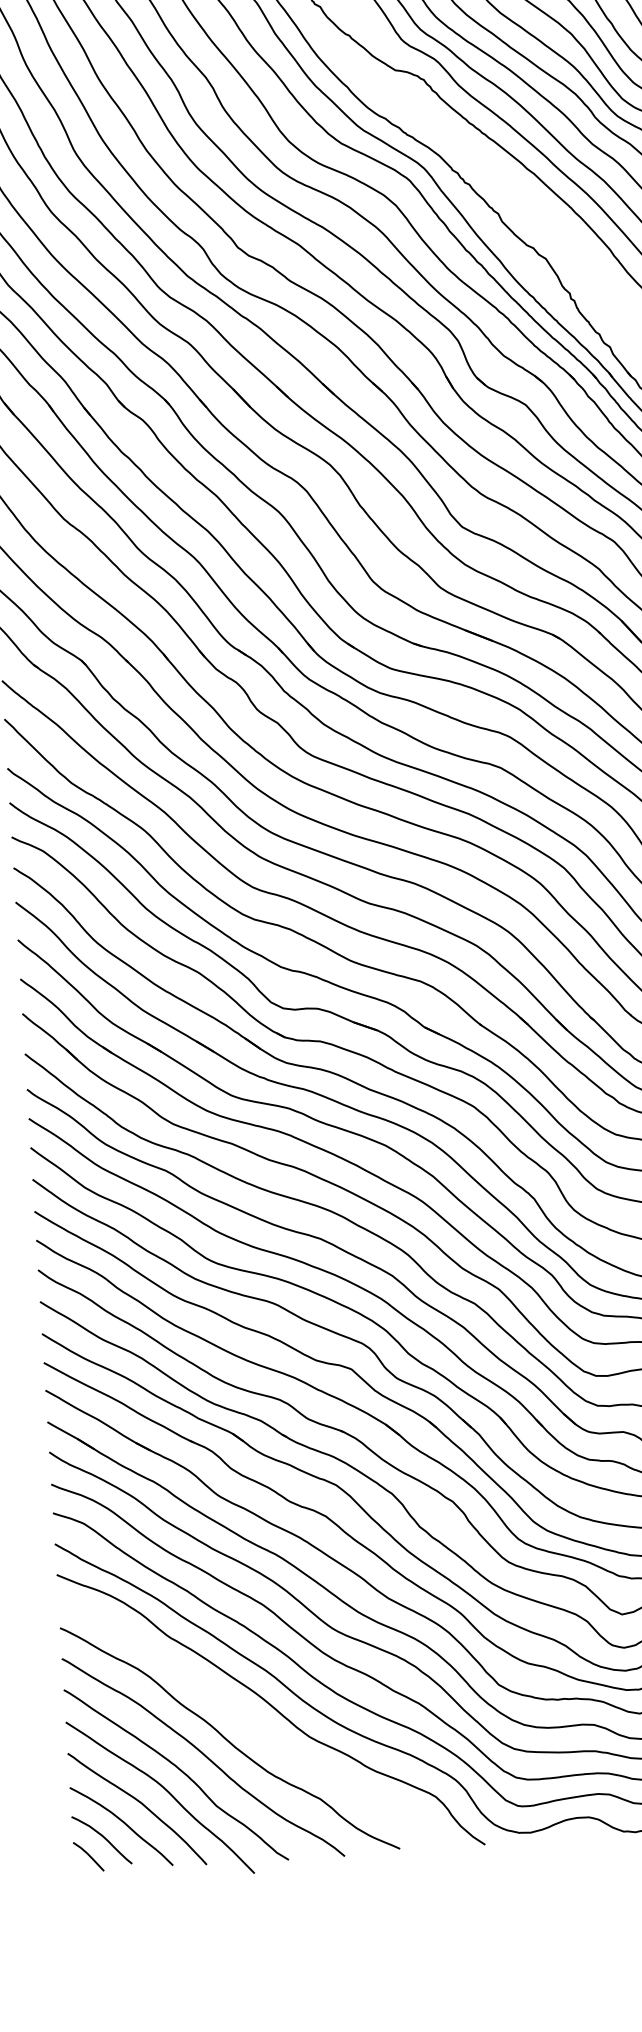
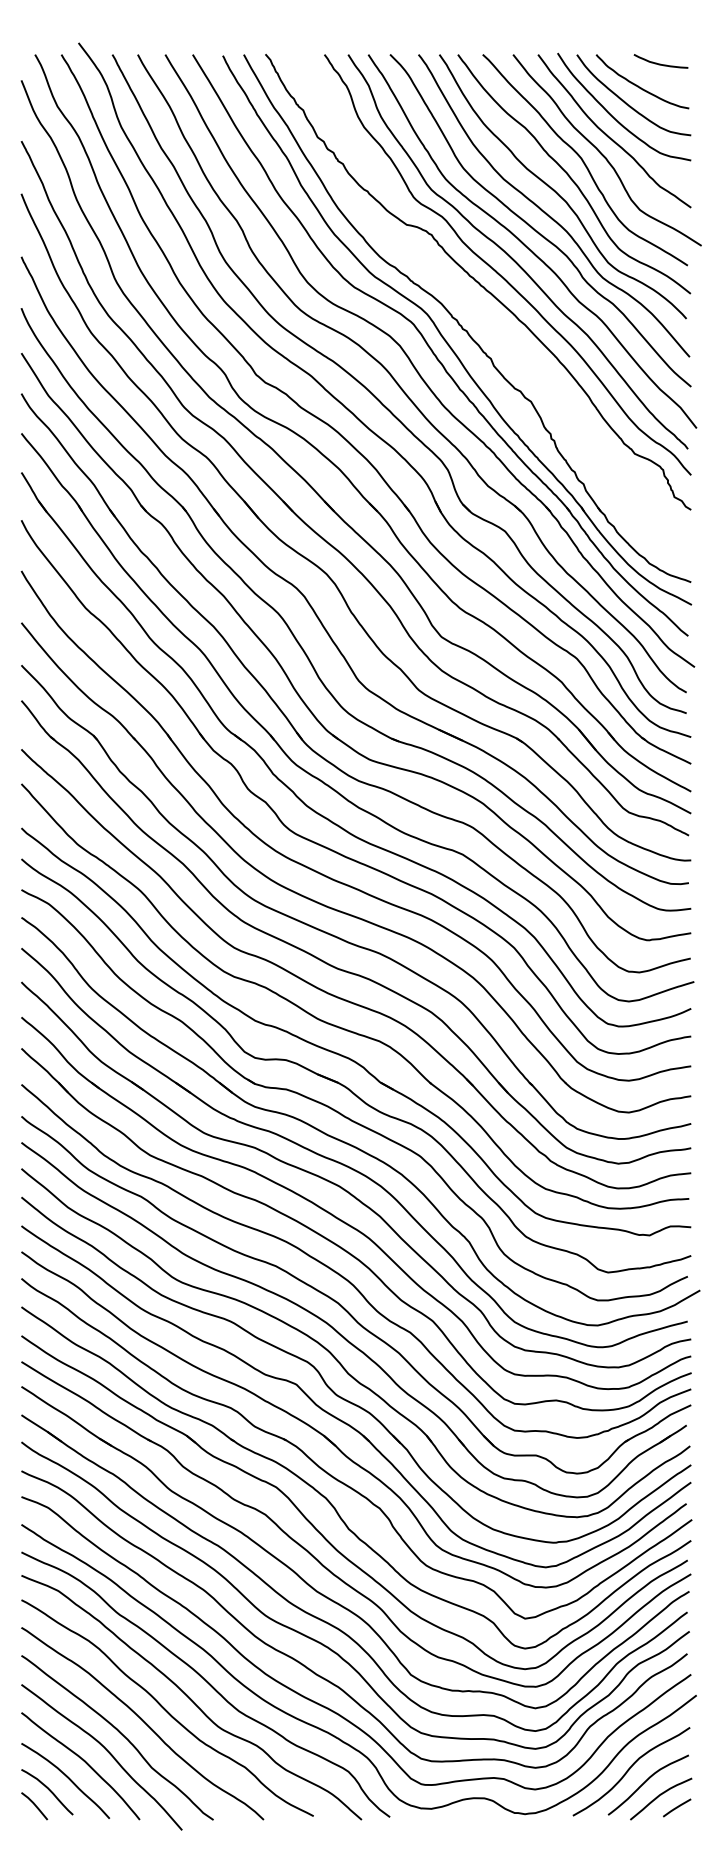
curve: (254, 1725) -> (190, 1697), added

